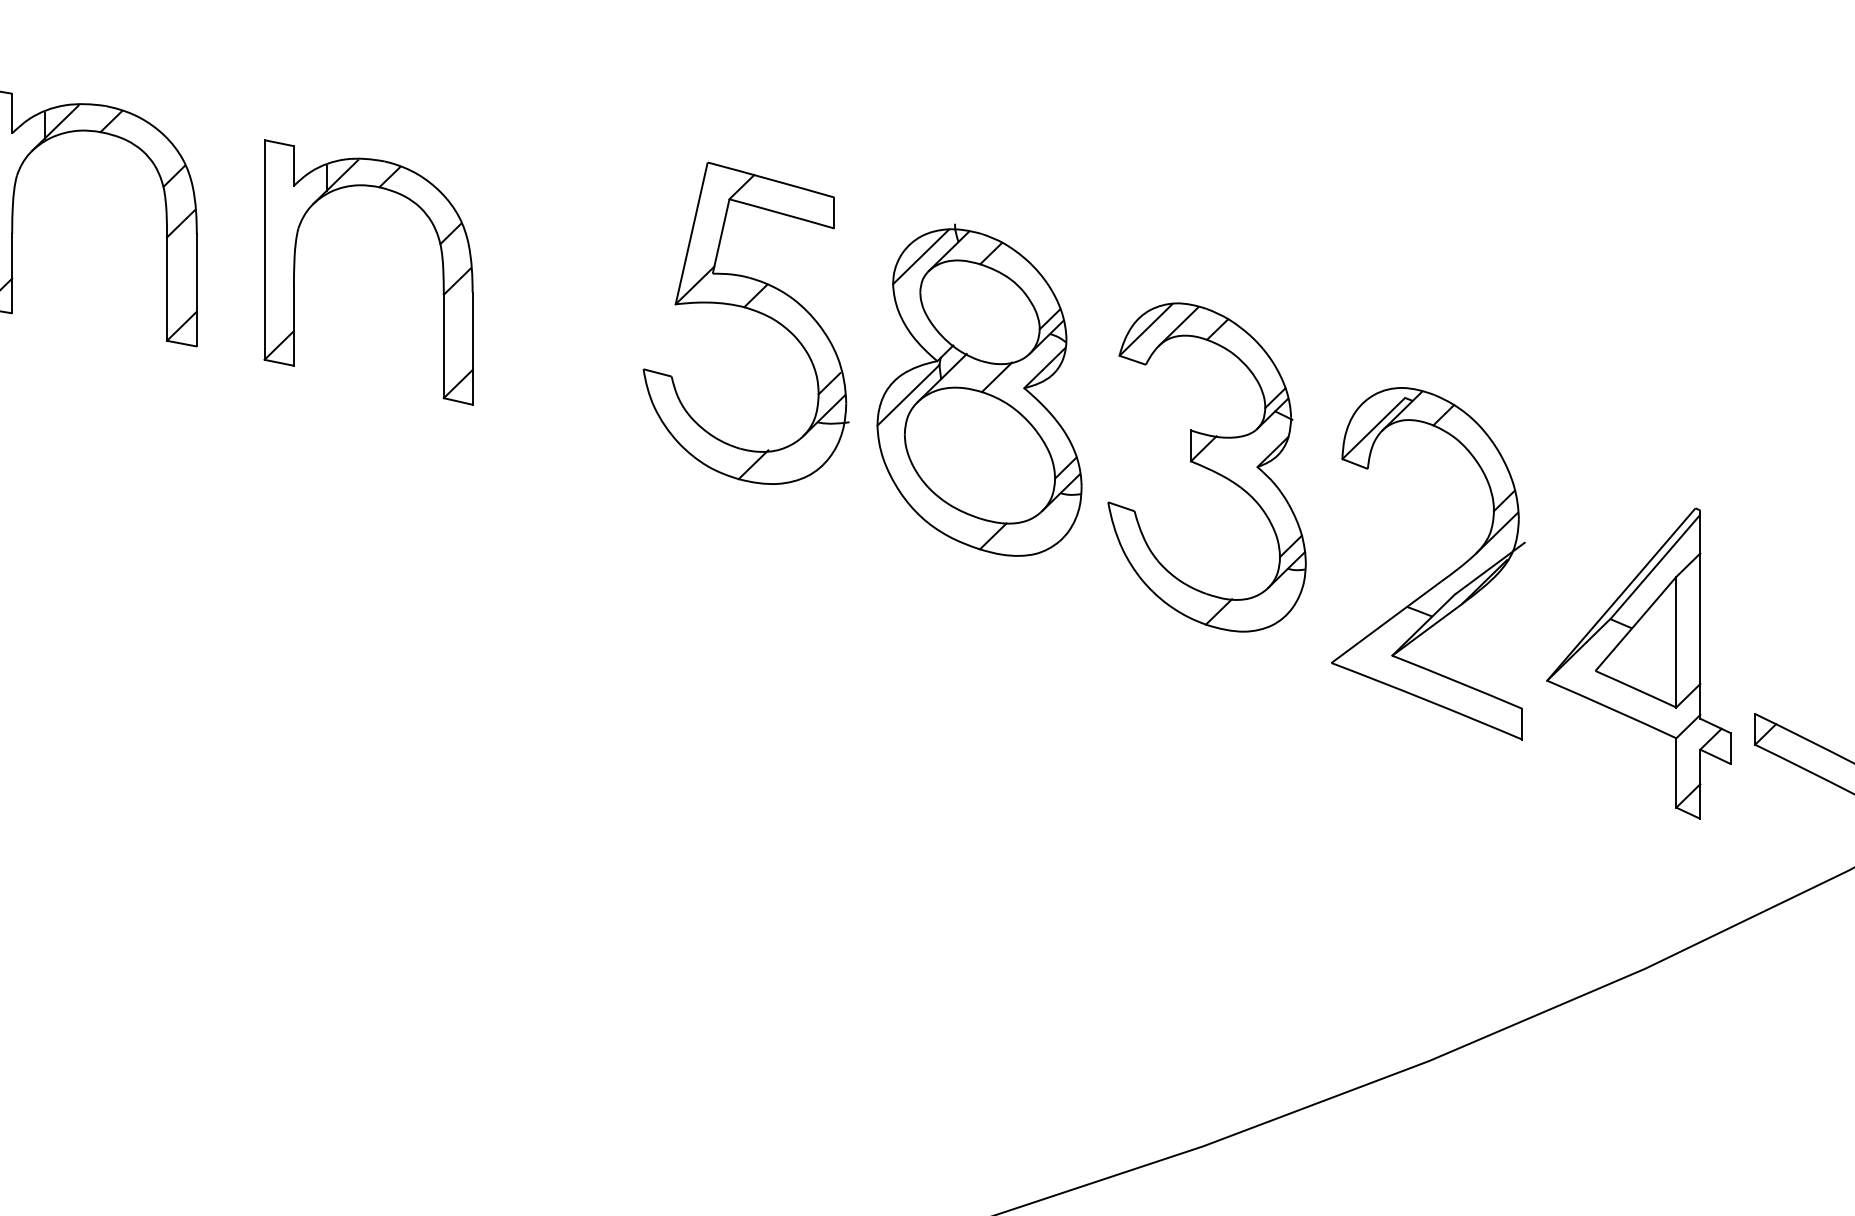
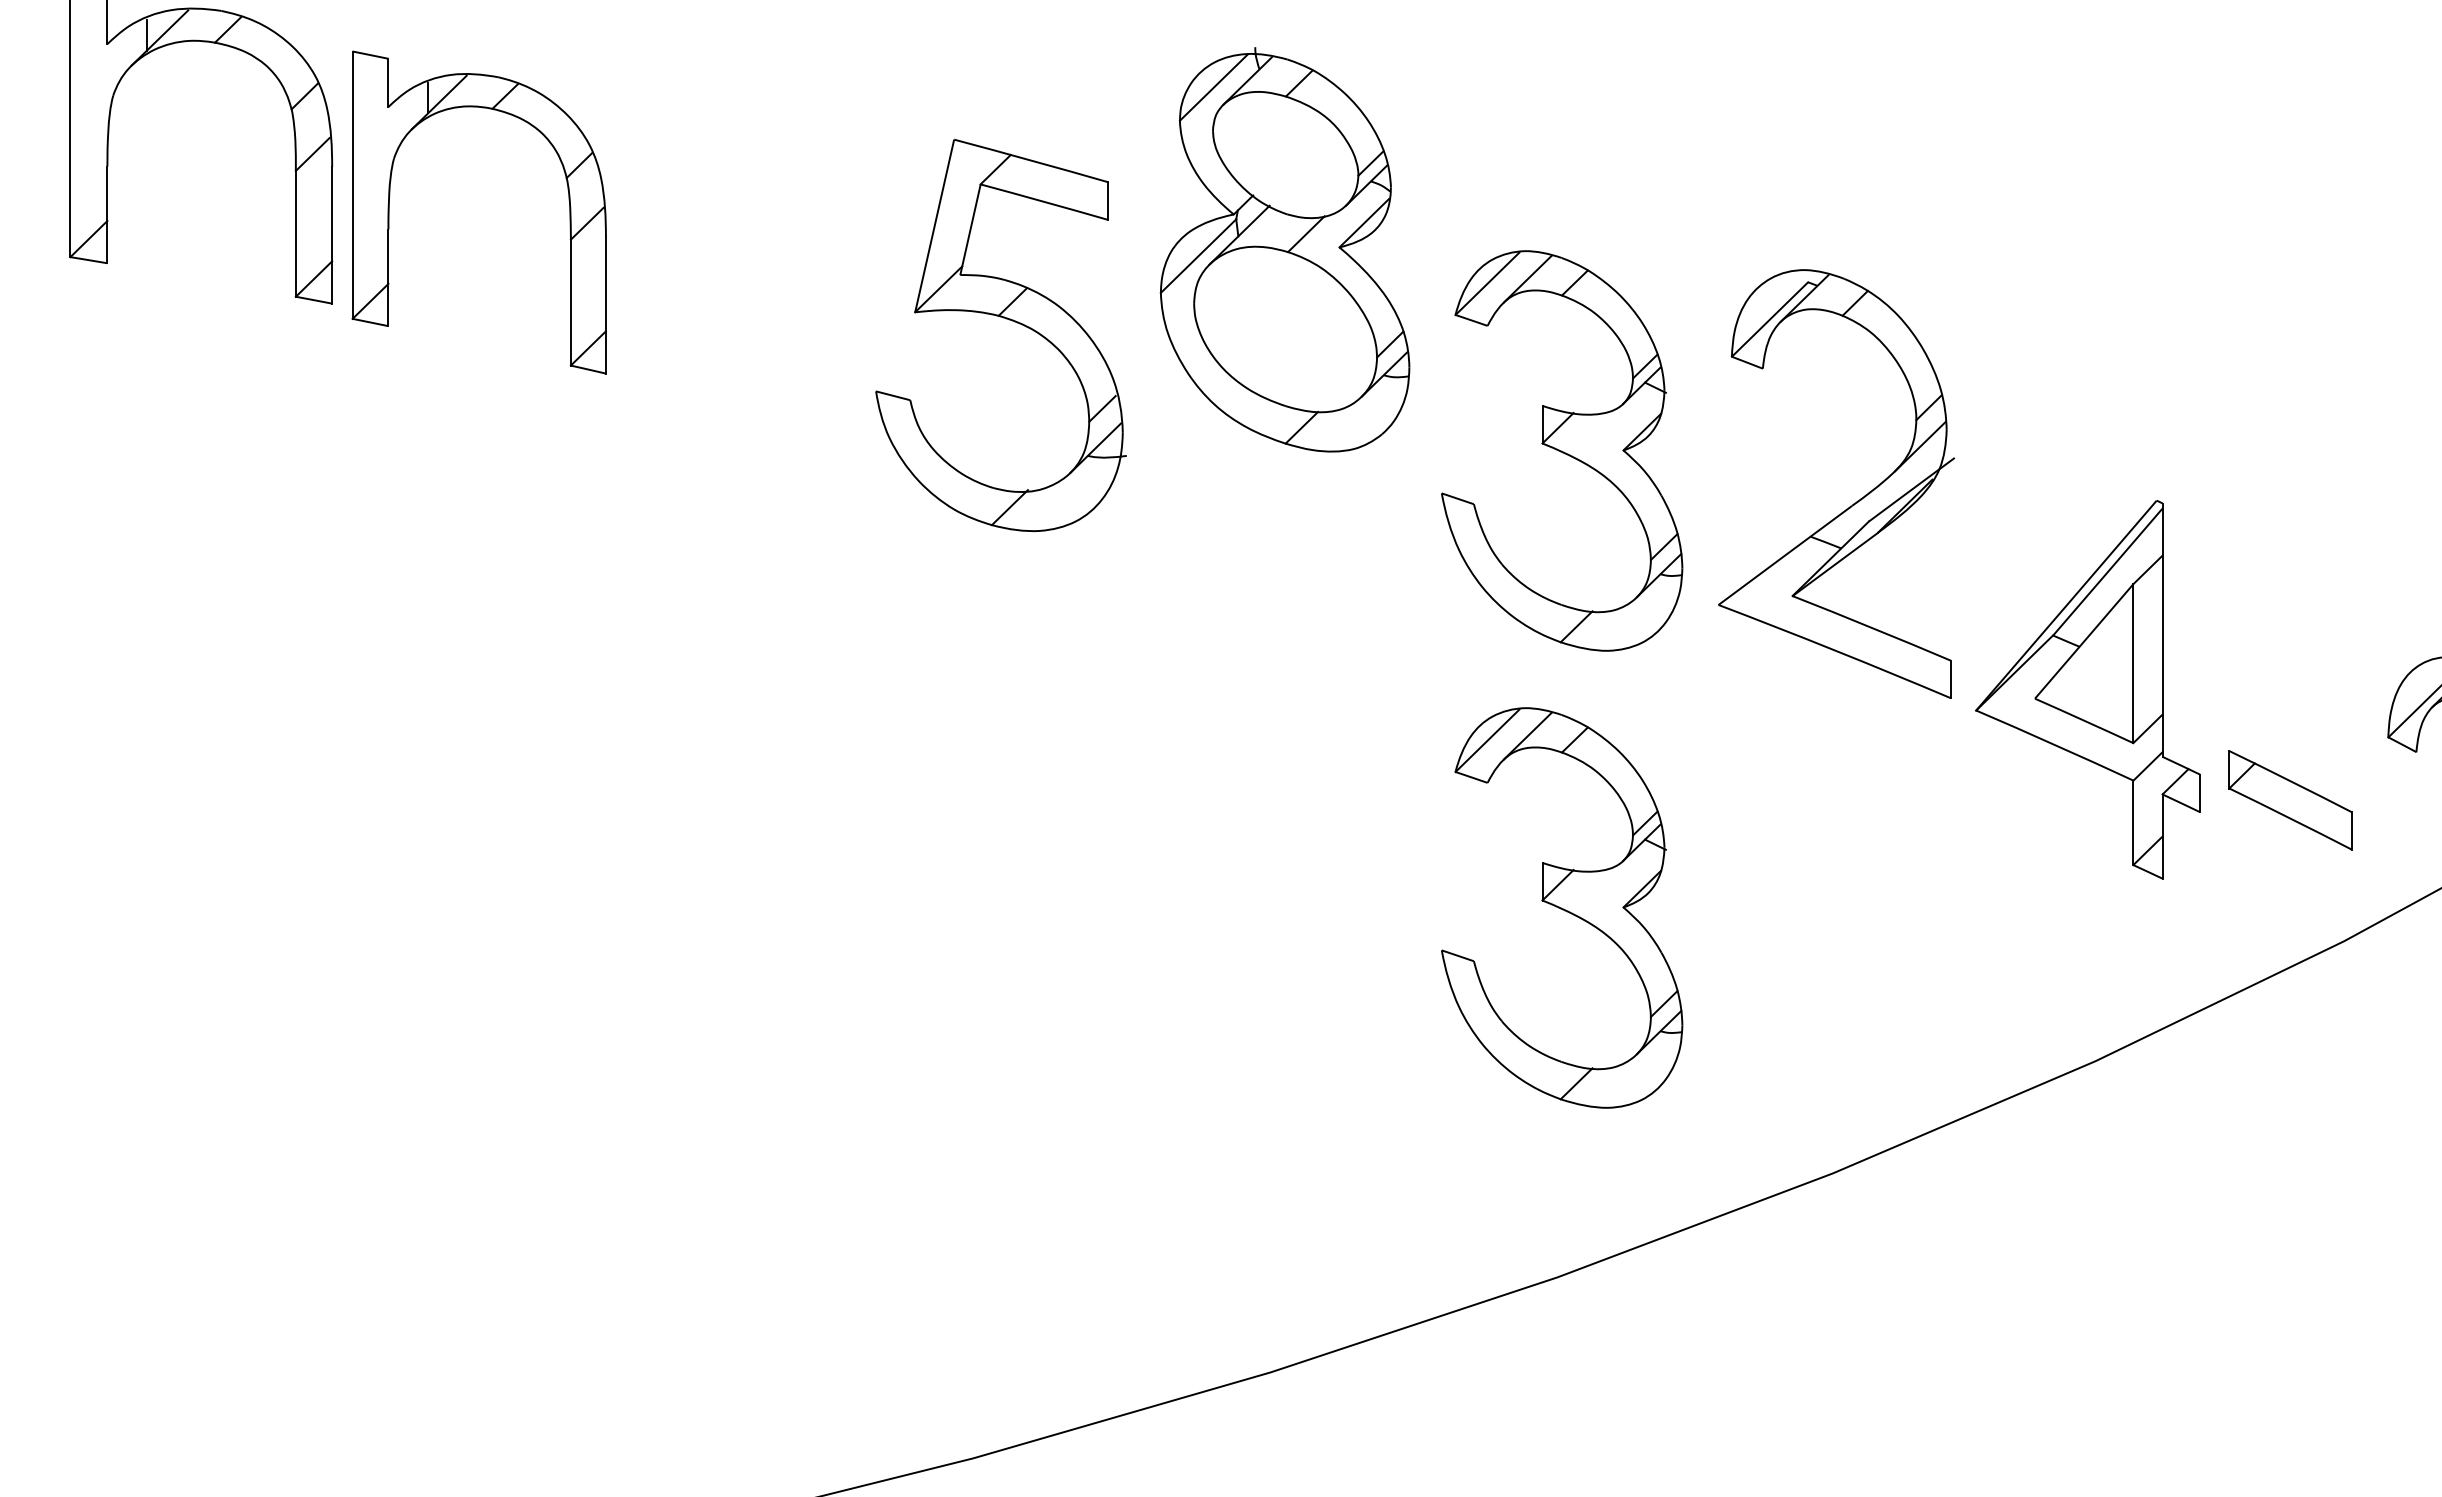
part: (294, 272) -> (389, 212), moved
part: (750, 310) -> (1006, 319), moved
part: (979, 389) -> (1284, 249), moved
part: (1439, 581) -> (1850, 505), moved
part: (1207, 842) -> (1562, 907), added

